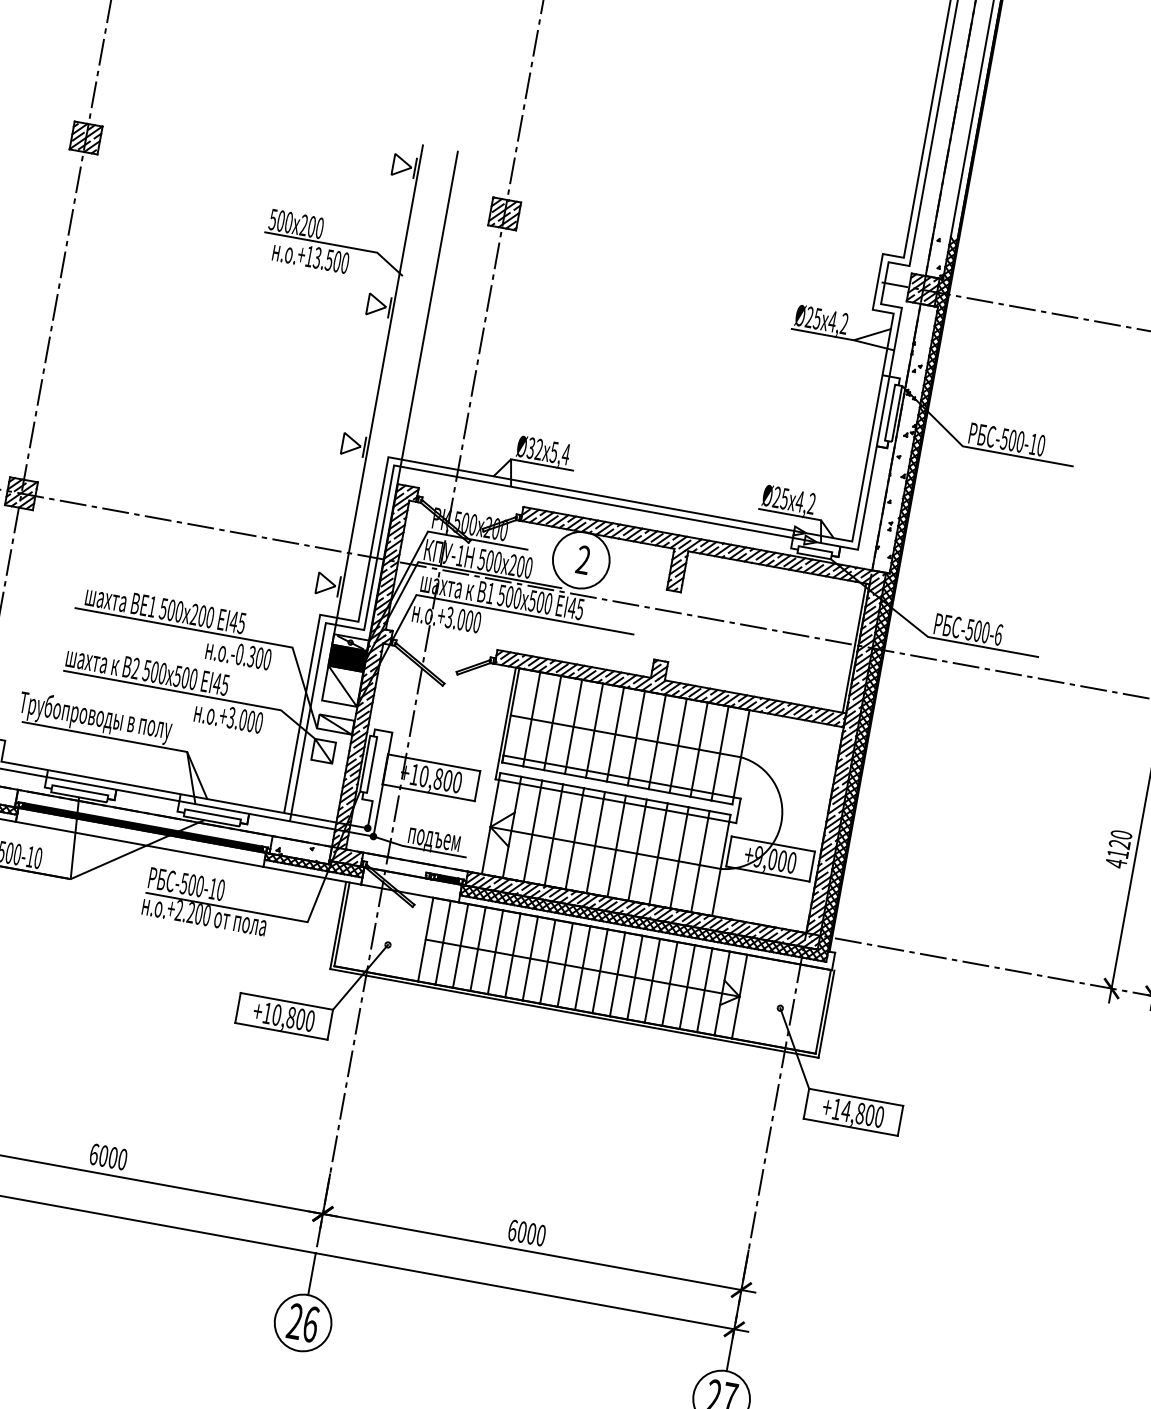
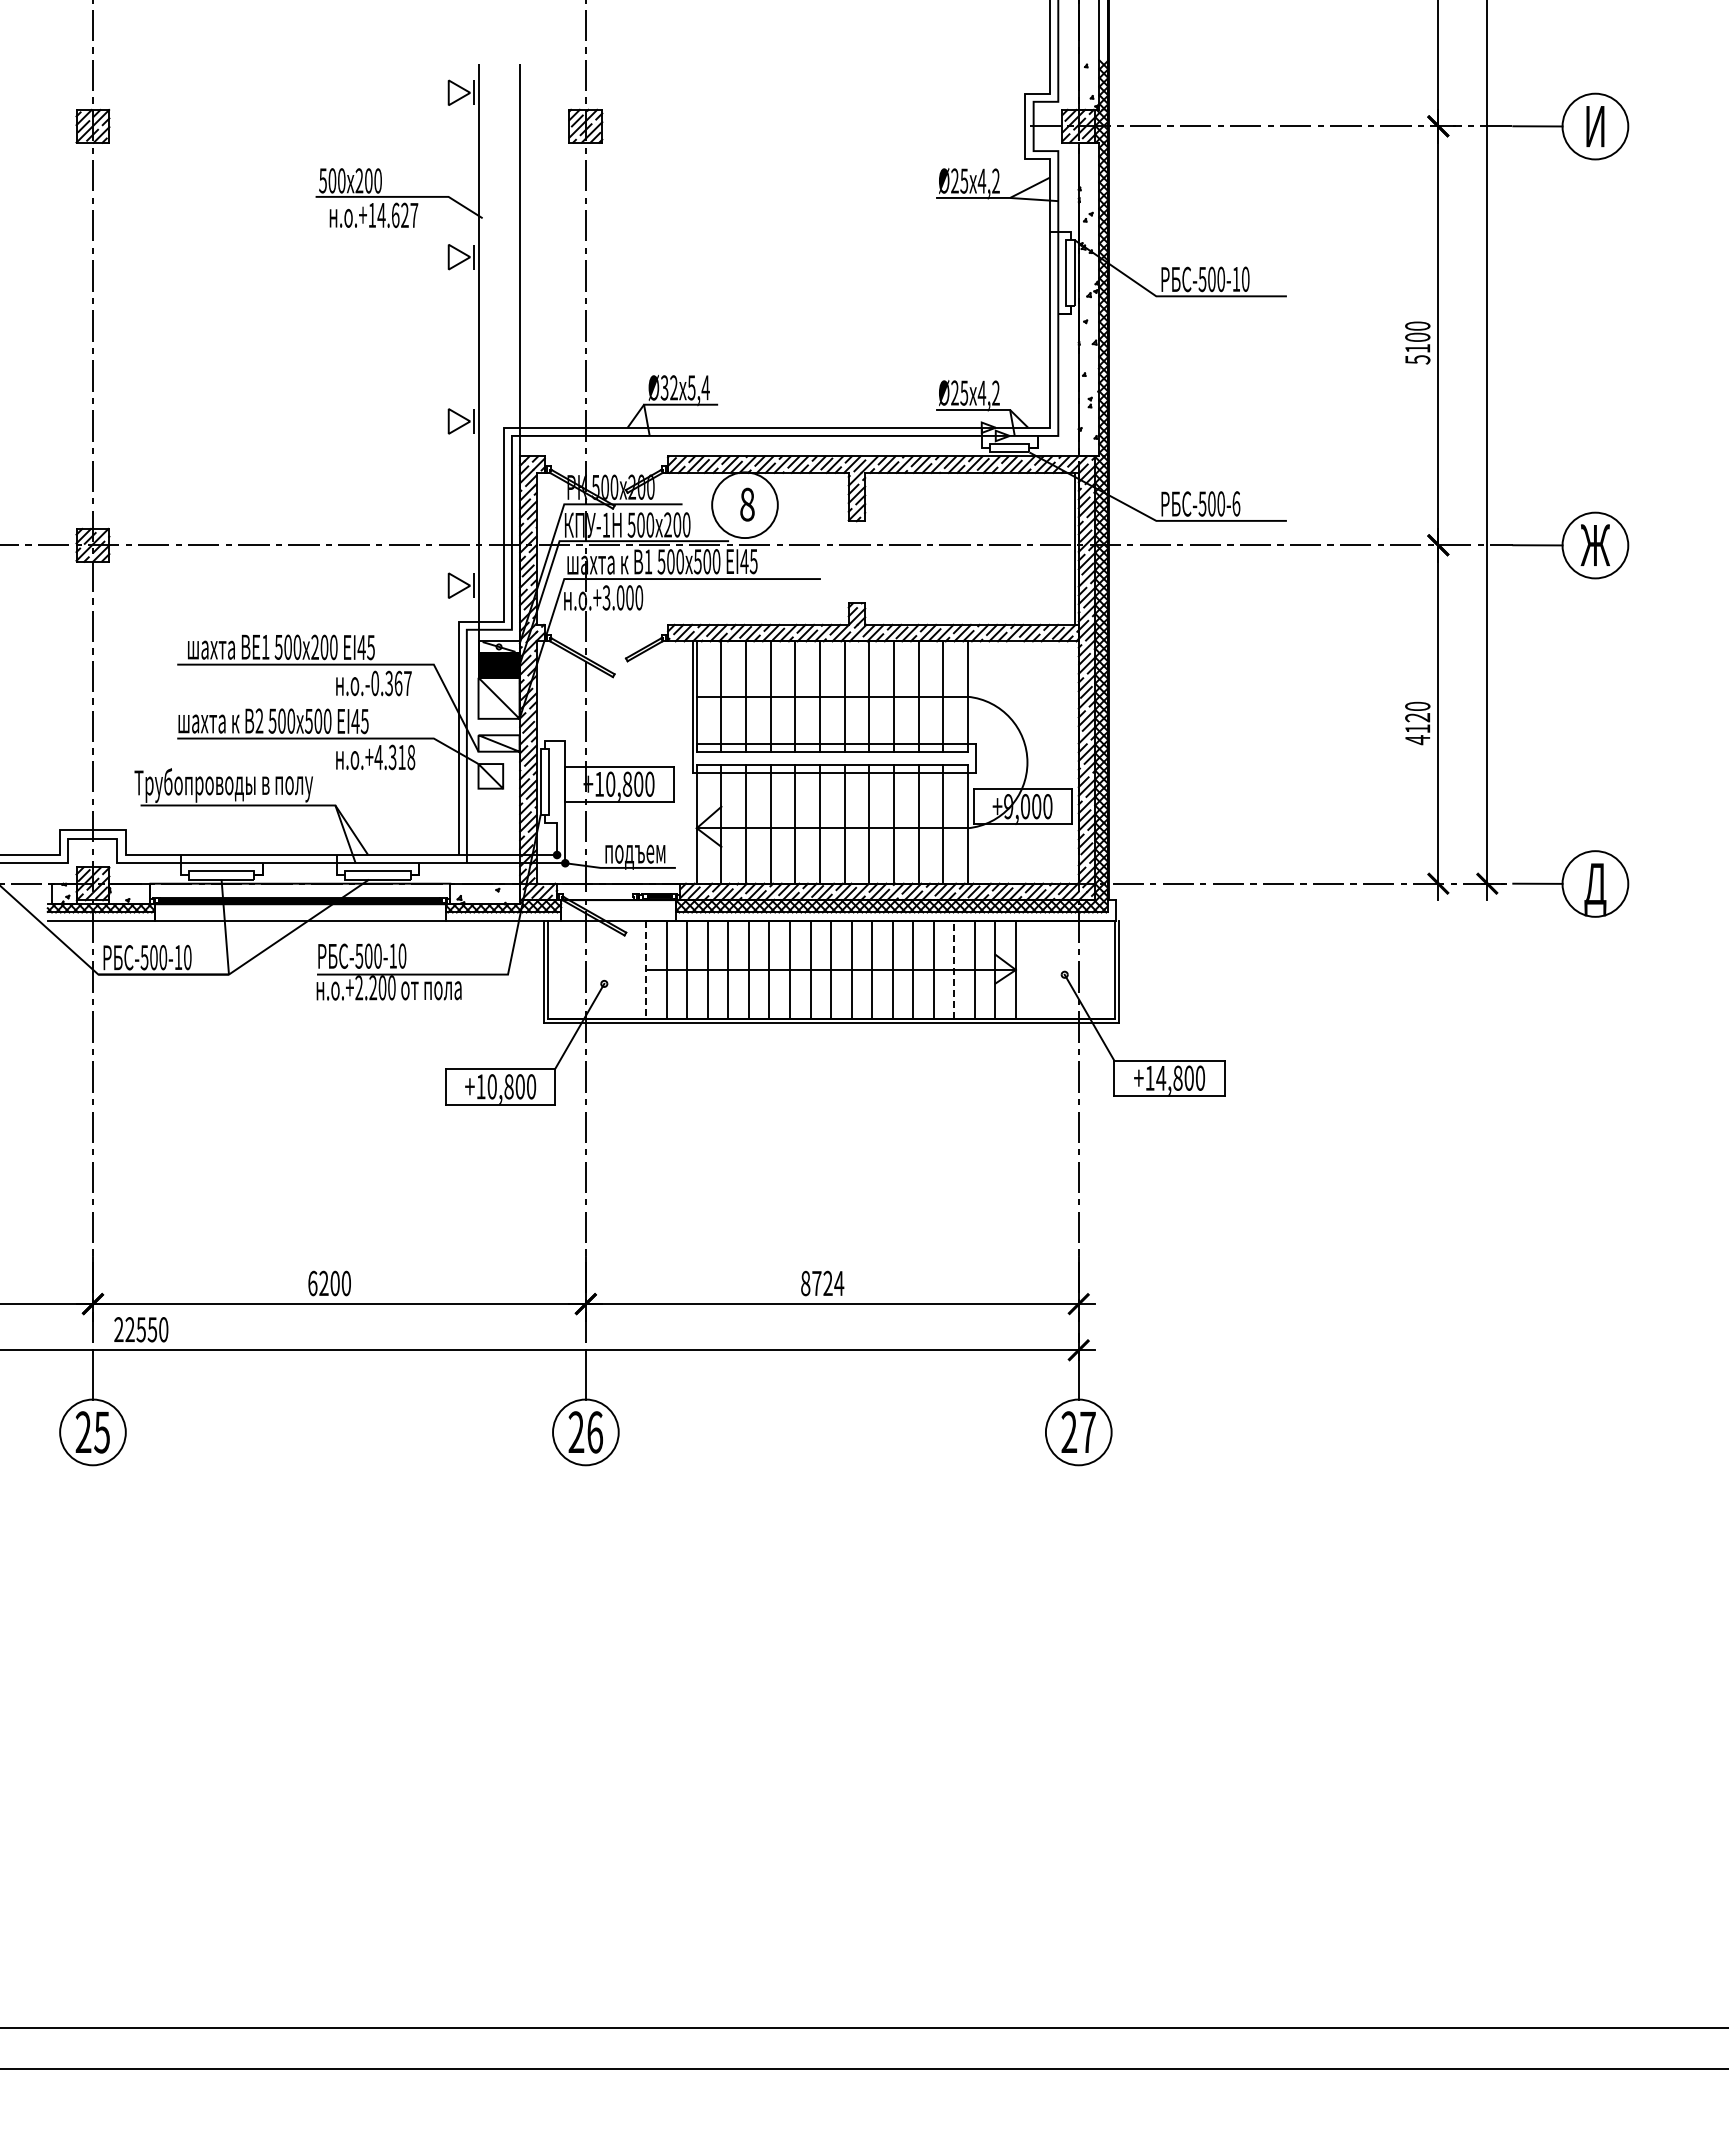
text: (330, 260) -> (397, 215), .+13.500 -> .+14.627
text: (583, 560) -> (747, 504), 2 -> 8
text: (262, 658) -> (402, 683), .-0.300 -> .-0.367
text: (244, 720) -> (394, 757), .+3.000 -> .+4.318
line: (425, 940) -> (646, 970), solid -> dashed
line: (687, 986) -> (954, 969), solid -> dashed
text: (103, 1156) -> (323, 1283), 6000 -> 6200
text: (527, 1233) -> (822, 1283), 6000 -> 8724

